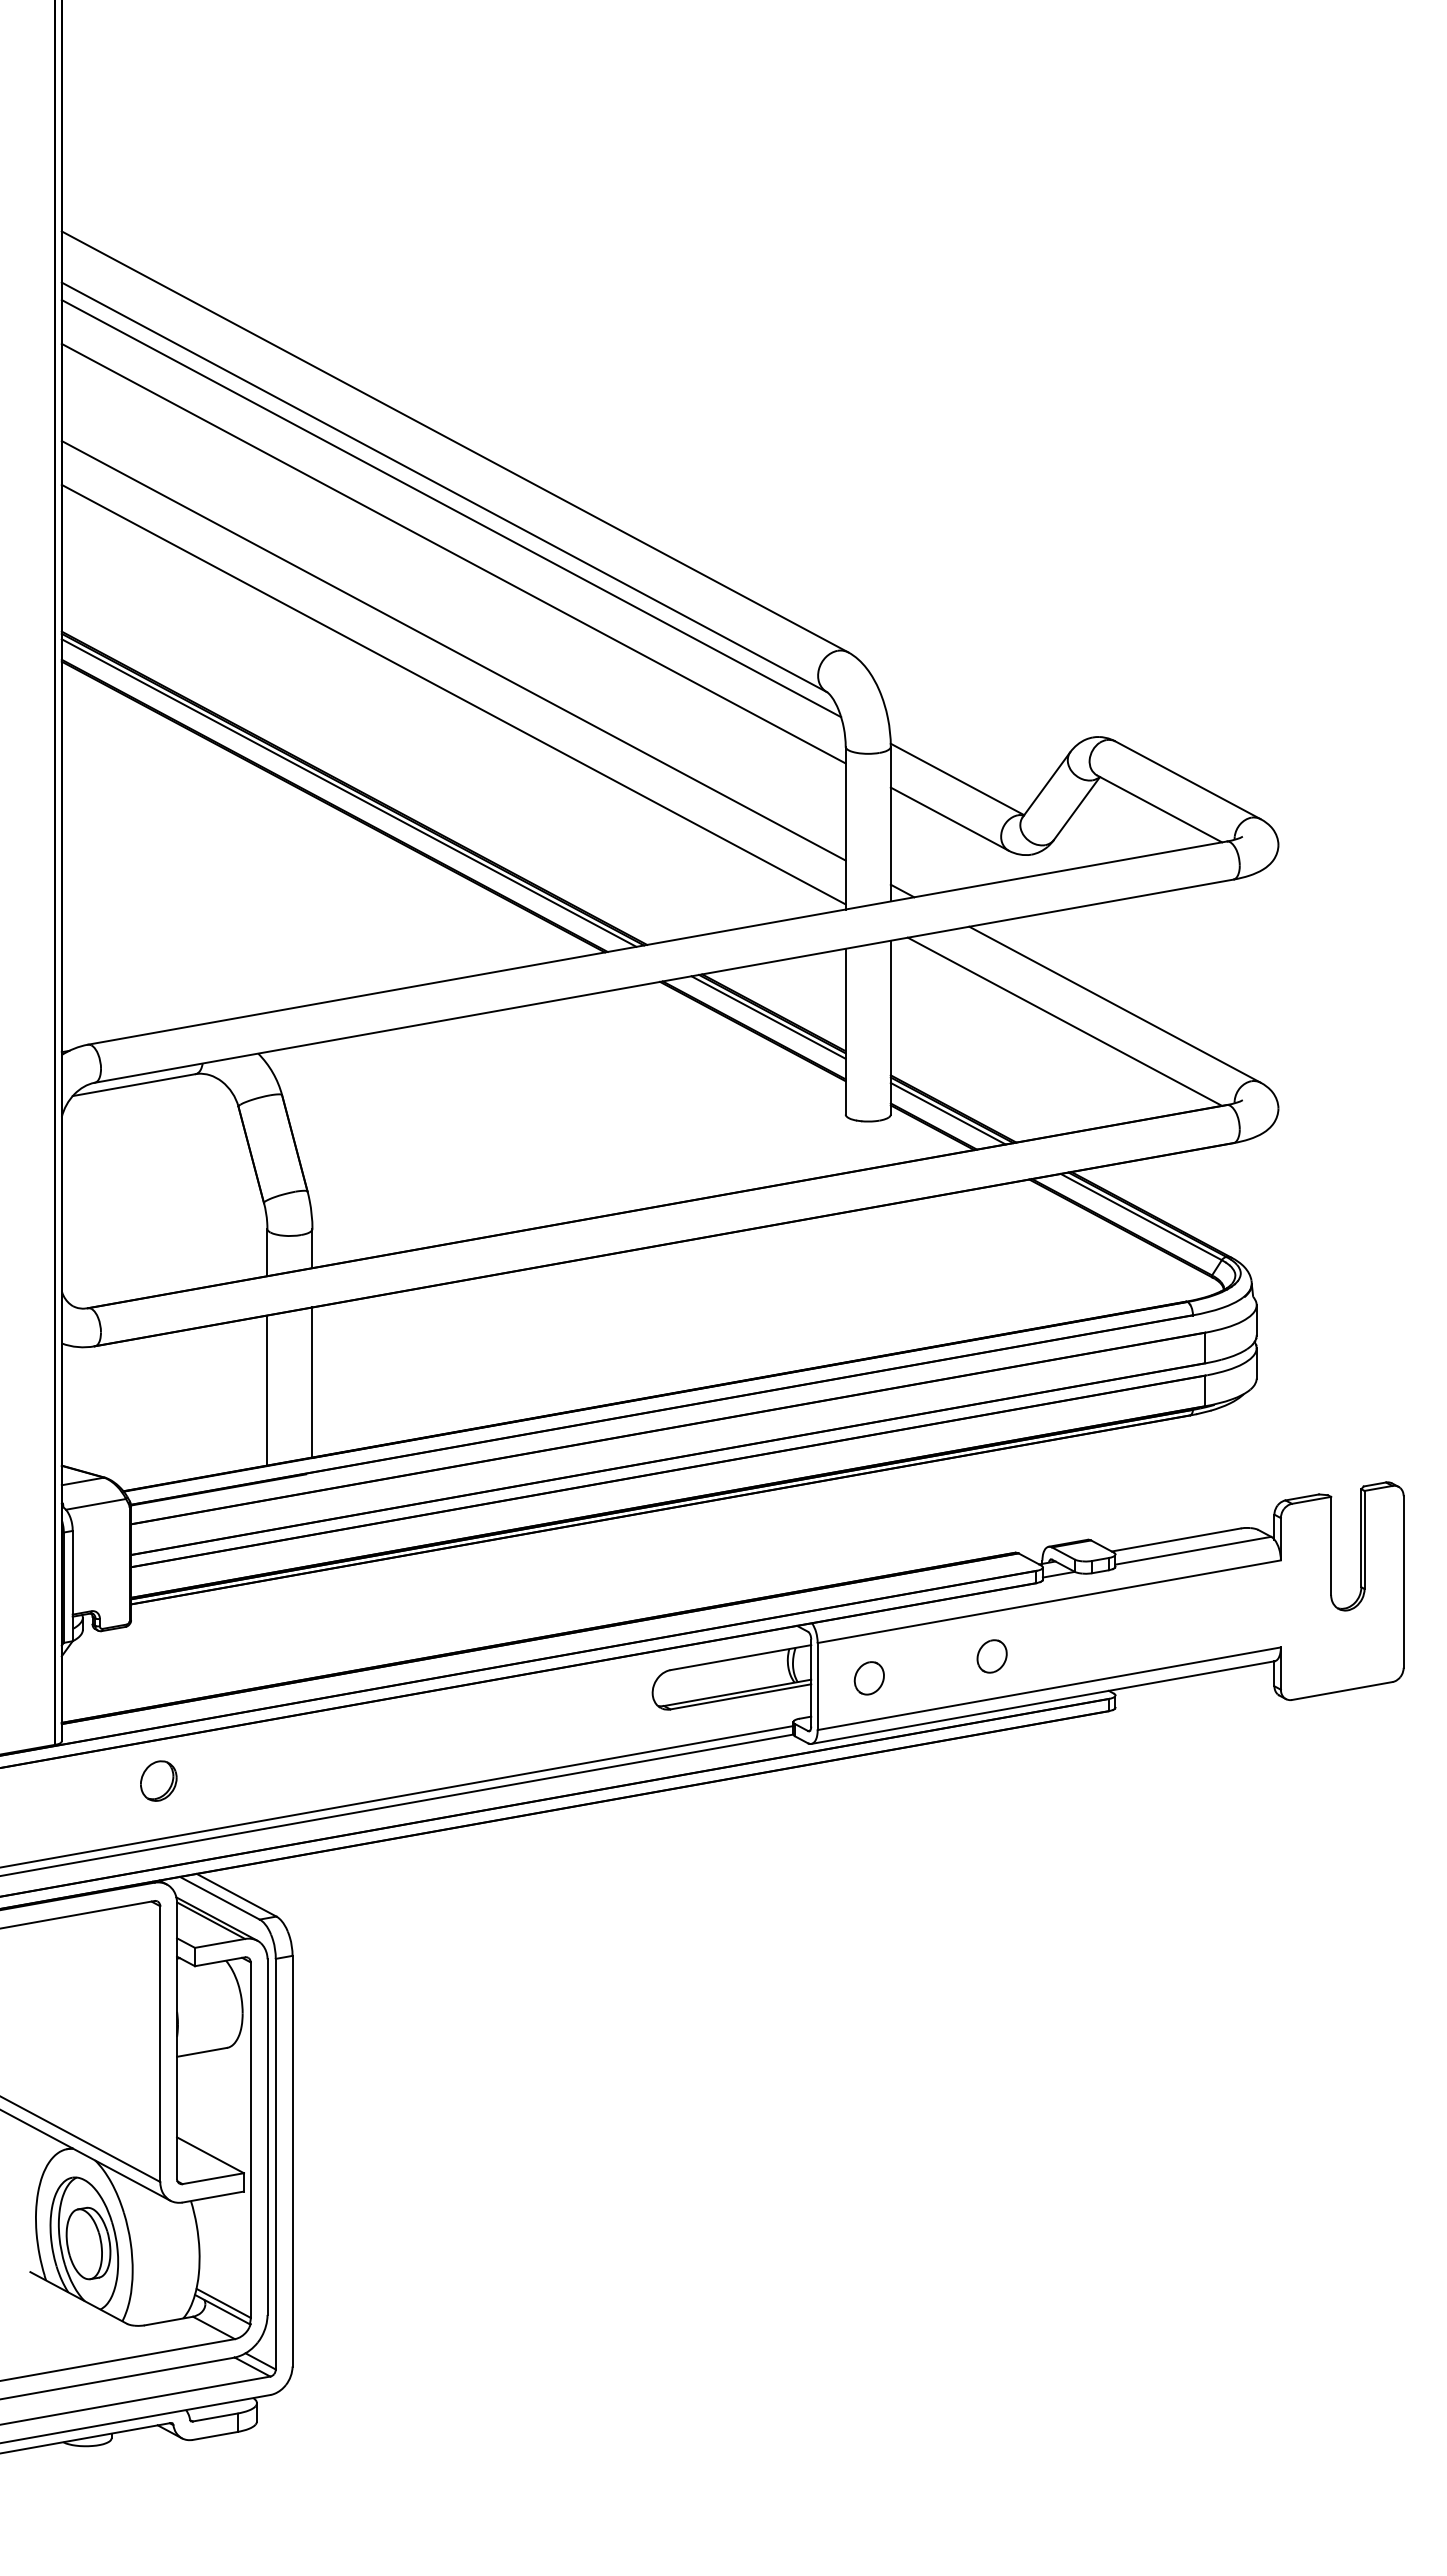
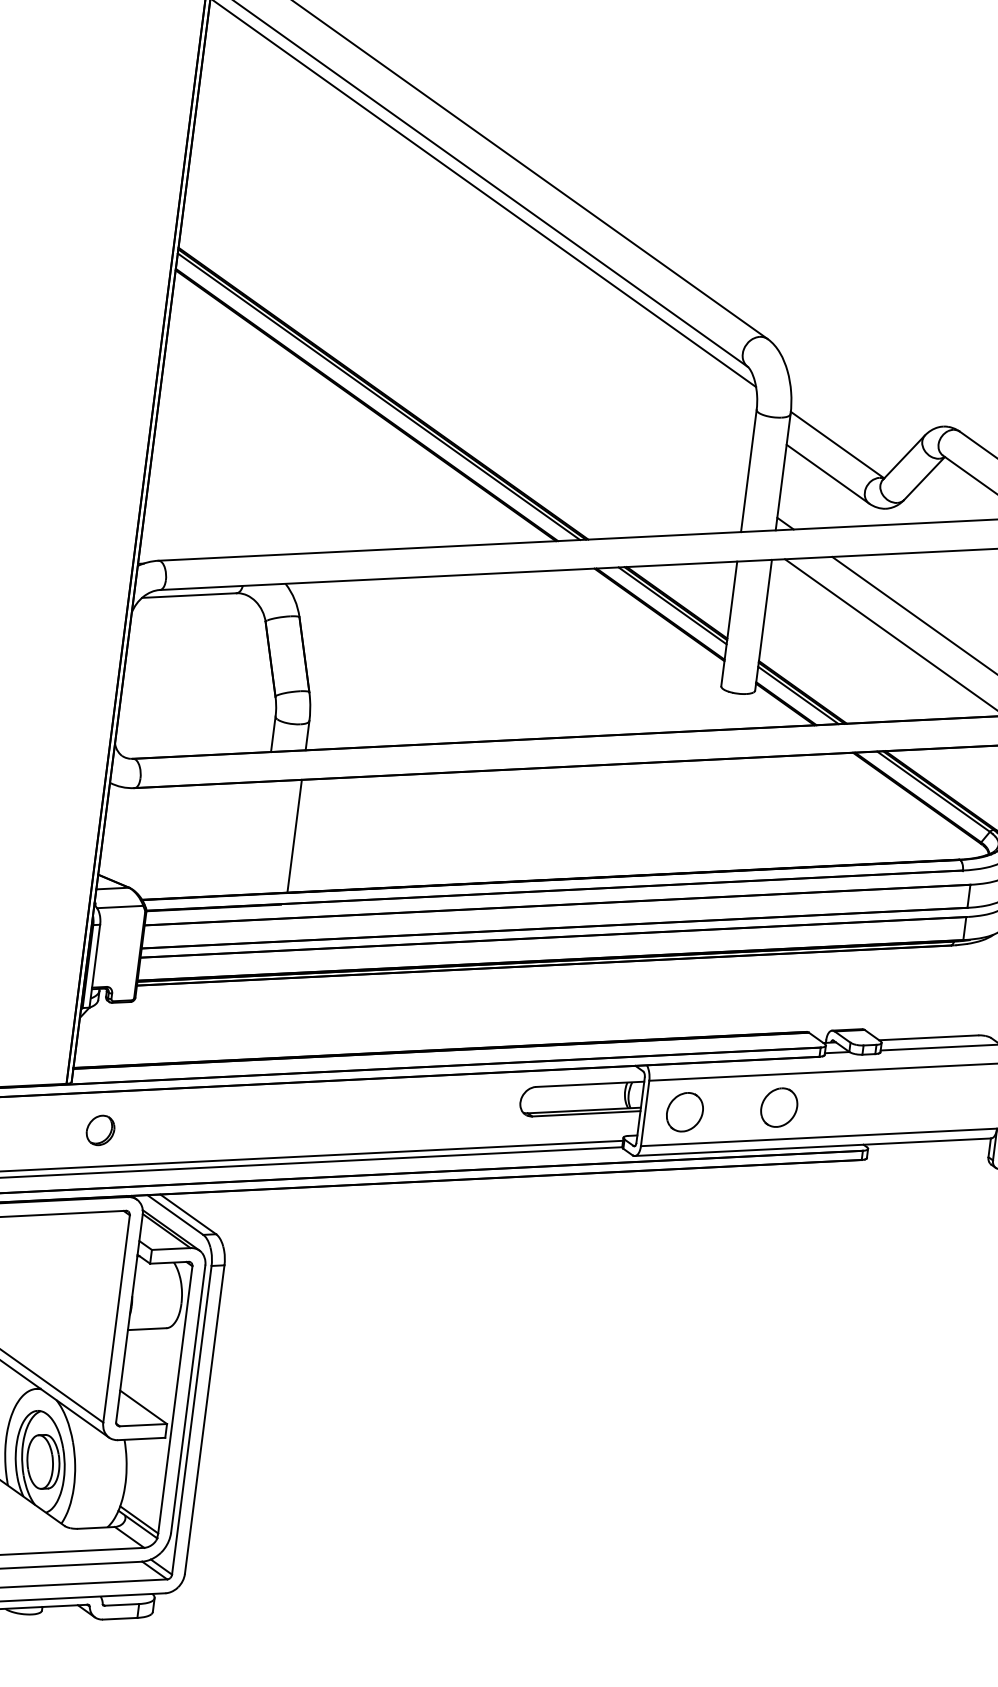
line: (453, 553) -> (480, 226), removed
line: (453, 650) -> (471, 299), removed
line: (453, 694) -> (466, 332), removed
line: (267, 1390) -> (260, 837), removed
part: (991, 1656) -> (778, 1107), size x1.6
part: (868, 1678) -> (684, 1112), size x1.6
part: (158, 1780) -> (100, 1129), moved

